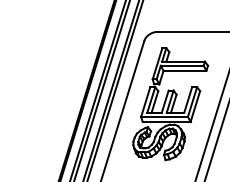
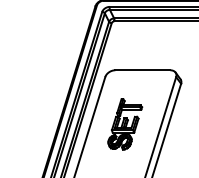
part: (171, 104) -> (125, 124), size x0.6

